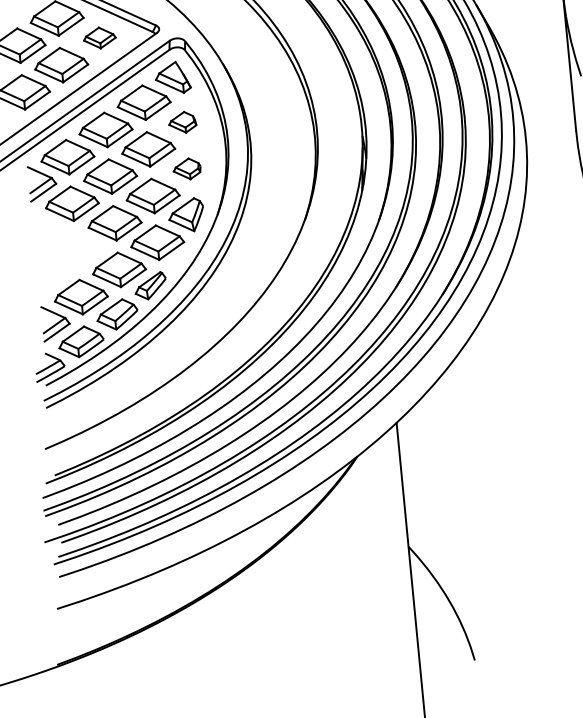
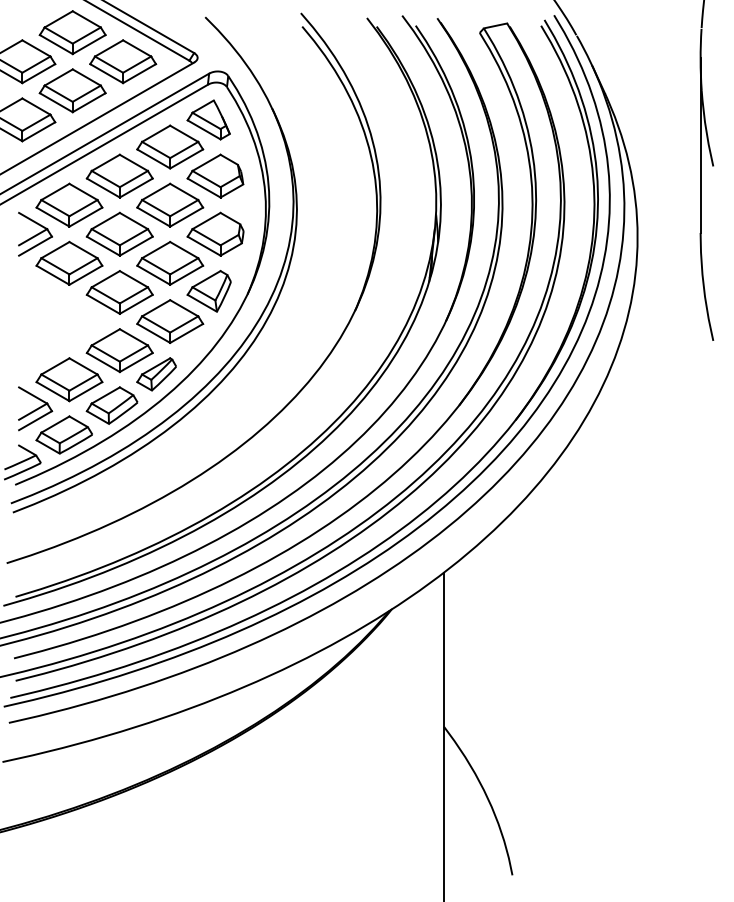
part: (99, 37) -> (123, 61), size x1.67
part: (182, 122) -> (215, 175), size x1.67
part: (187, 168) -> (215, 233), size x1.67

